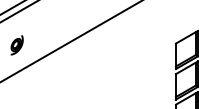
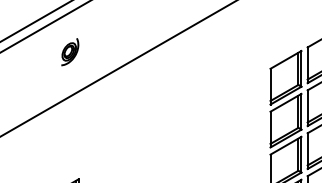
part: (17, 45) -> (70, 52), moved

